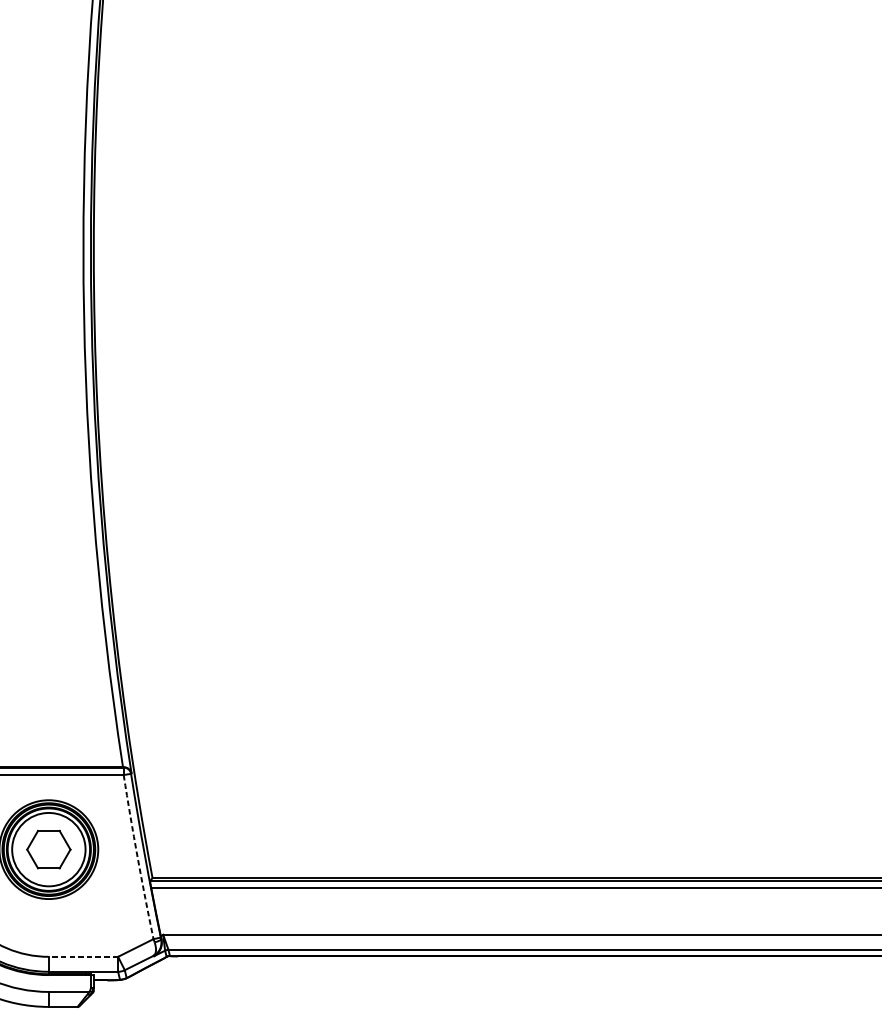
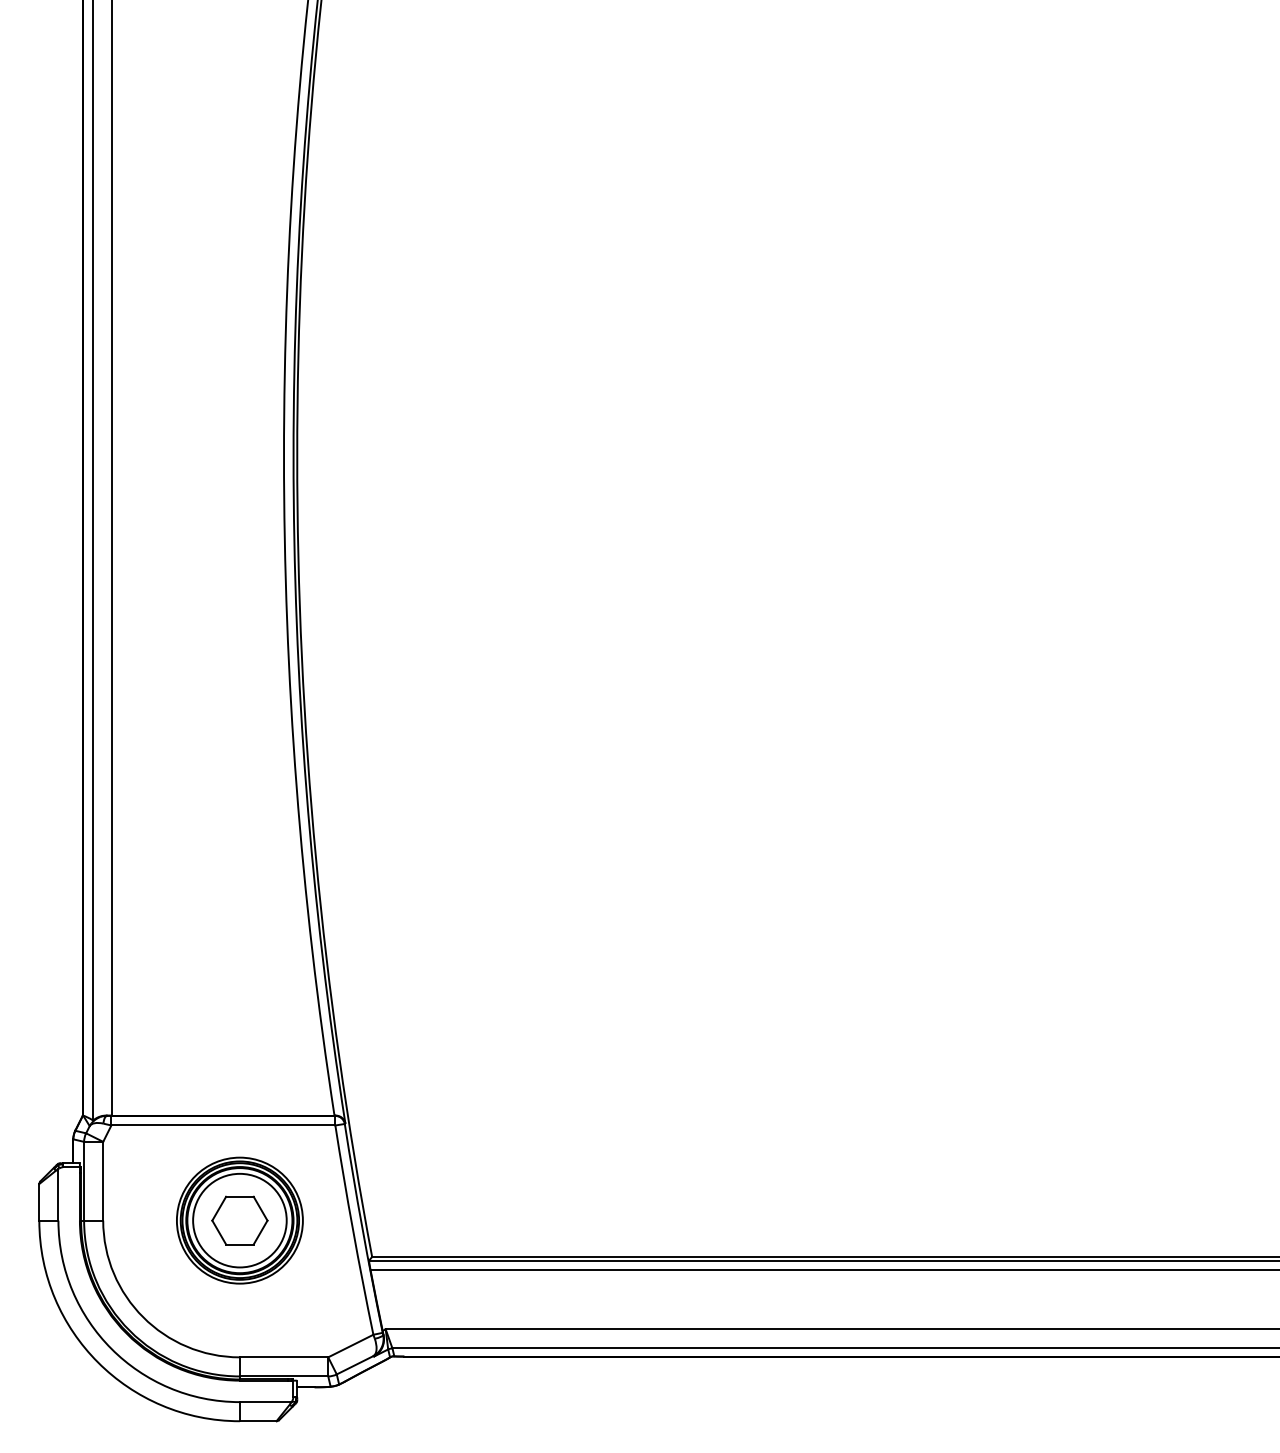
arc: (137, 857) -> (353, 1230), dashed -> solid
line: (83, 956) -> (283, 1357), dashed -> solid

